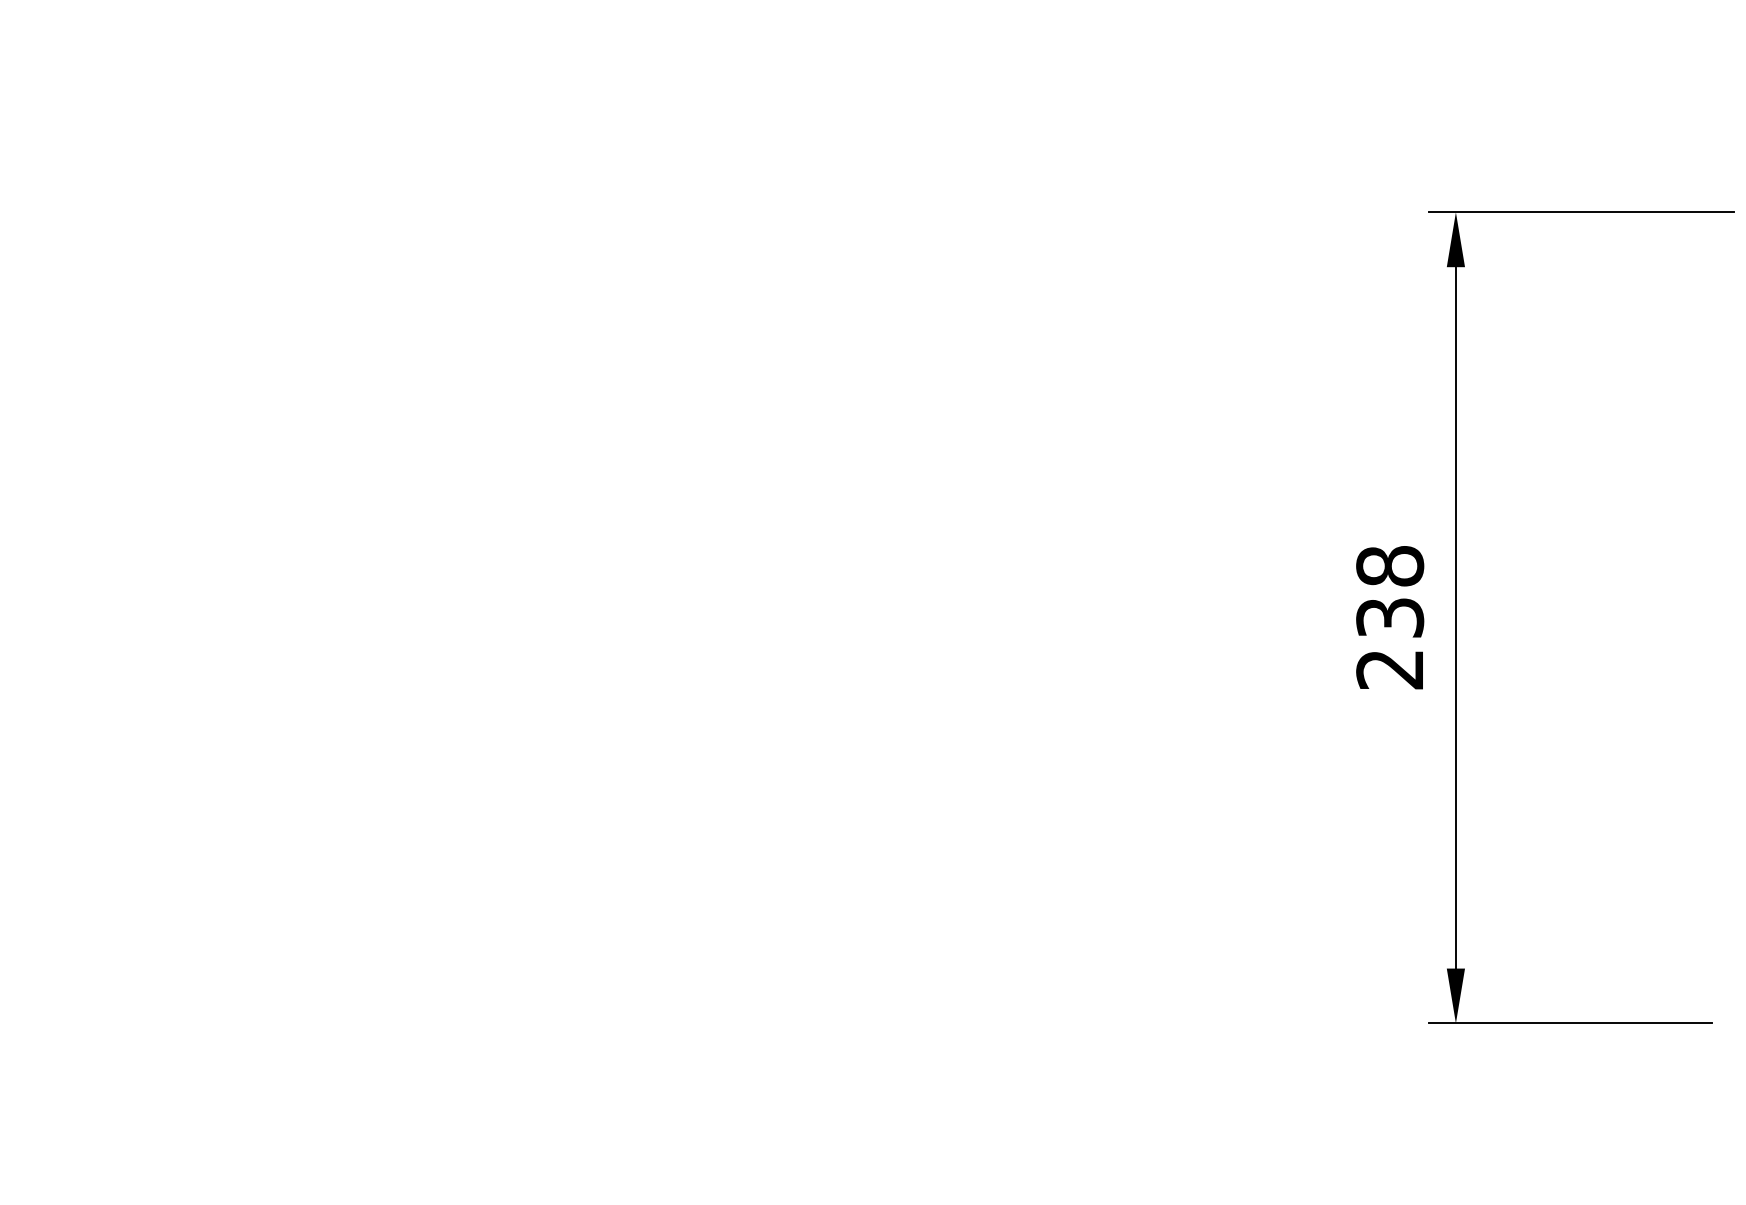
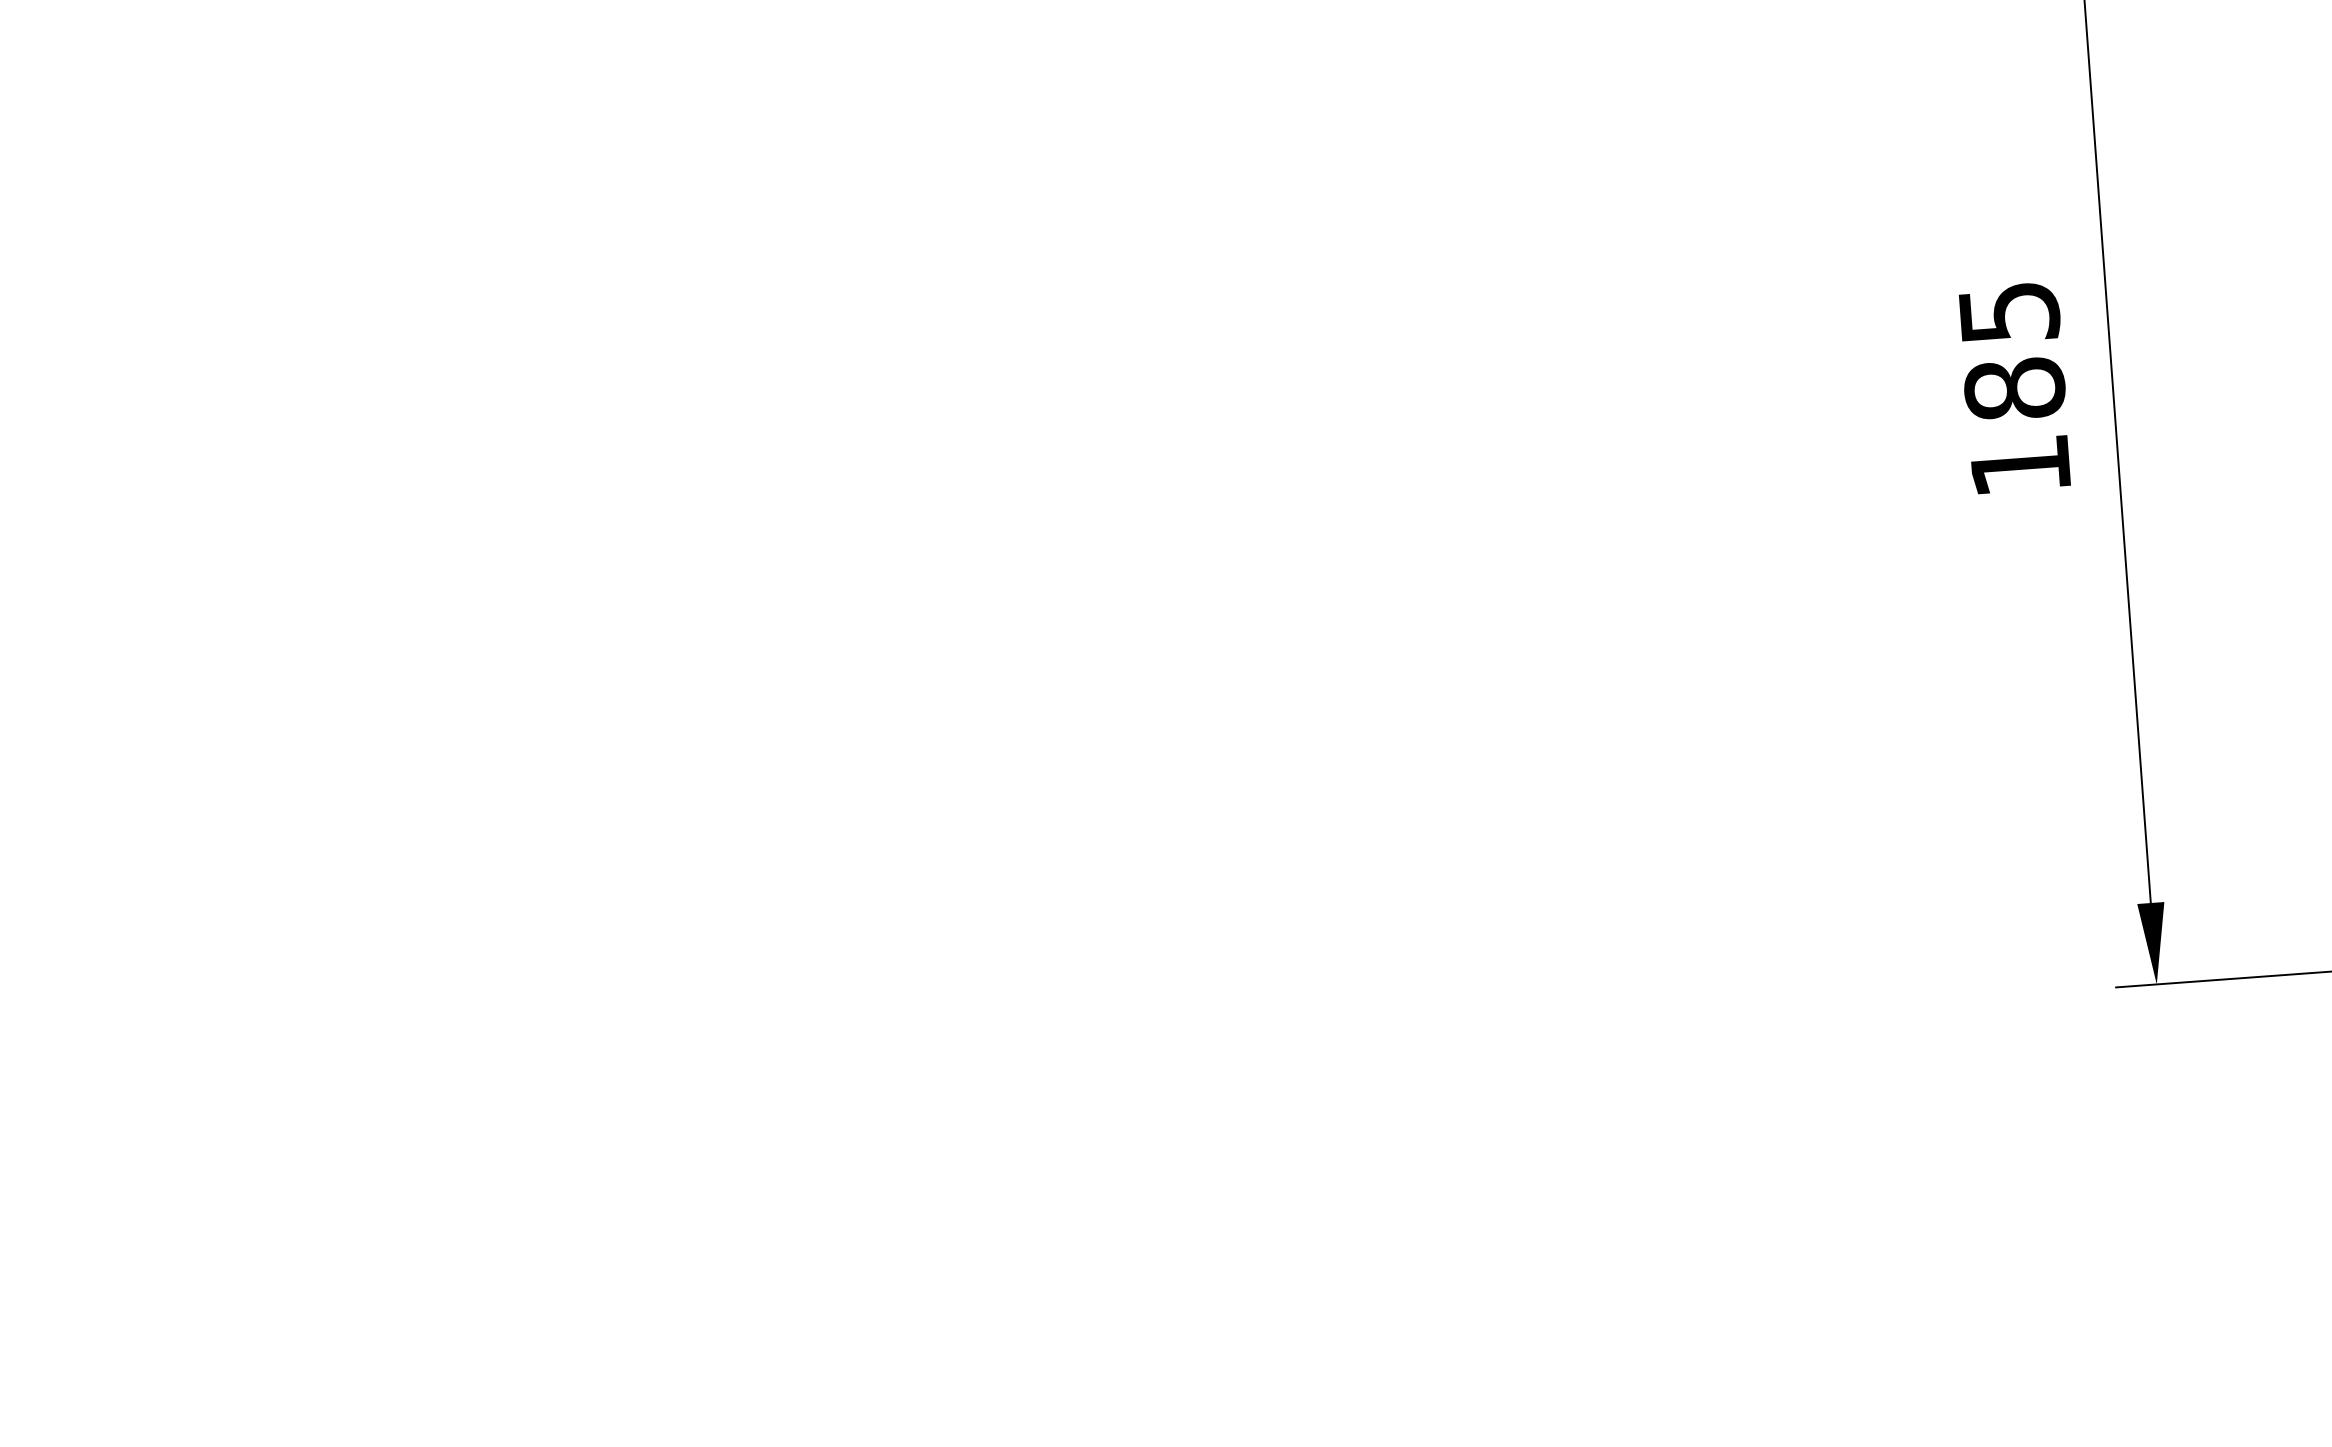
text: (1390, 617) -> (2015, 388), 238 -> 185

